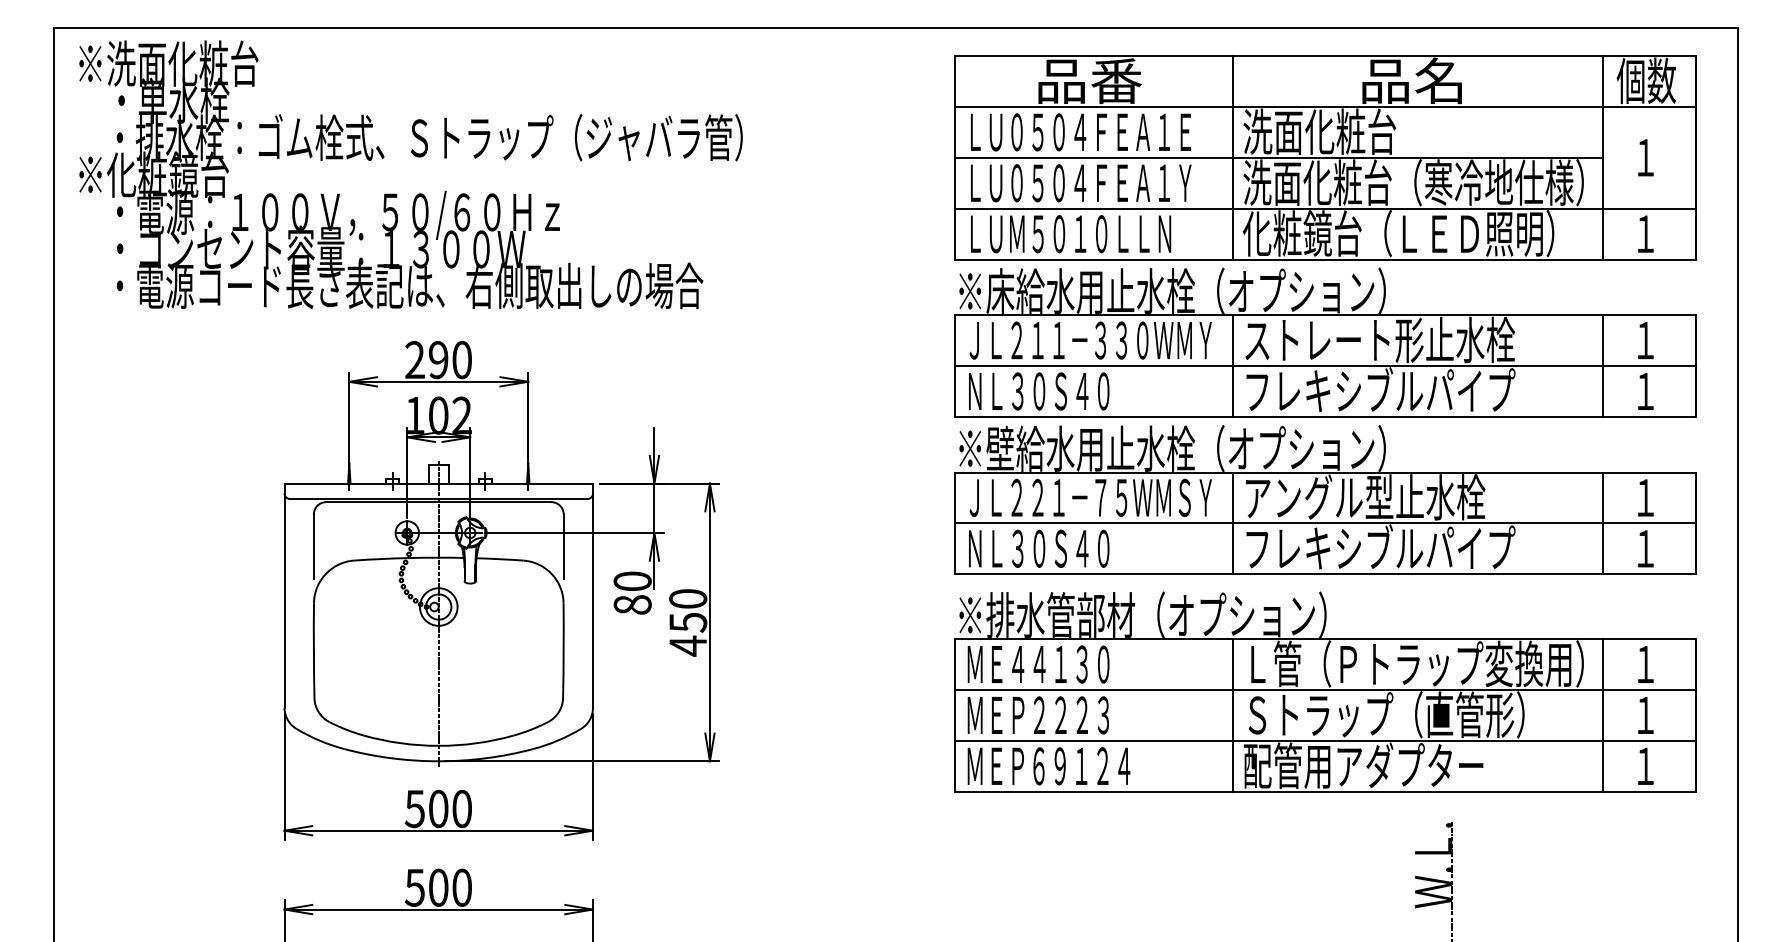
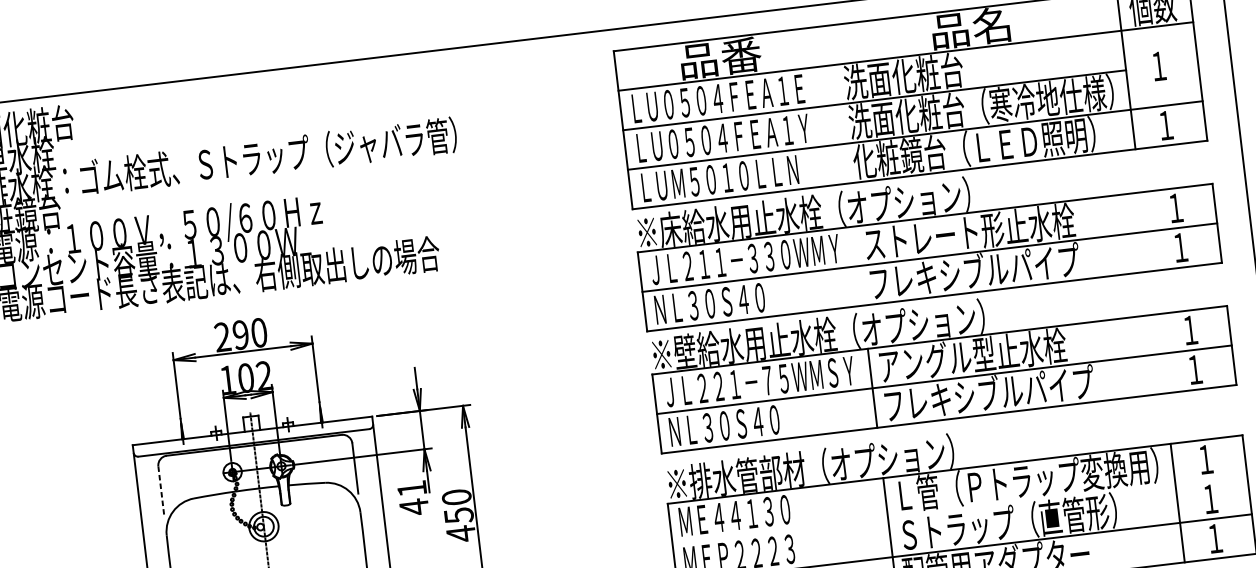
line: (1232, 157) -> (838, 104), removed
line: (1232, 366) -> (857, 266), removed
line: (1603, 366) -> (1145, 232), removed
line: (1603, 523) -> (1160, 354), removed
line: (313, 547) -> (161, 492), solid -> dashed
text: (632, 593) -> (413, 498), 80 -> 41
line: (1325, 690) -> (959, 509), removed

